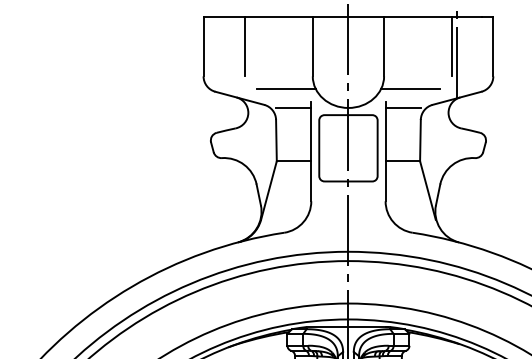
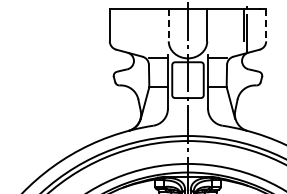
line: (245, 47) -> (132, 25), removed
line: (312, 47) -> (168, 25), solid -> dashed
line: (493, 47) -> (266, 25), solid -> dashed
line: (286, 87) -> (154, 47), removed
line: (410, 87) -> (221, 47), removed

